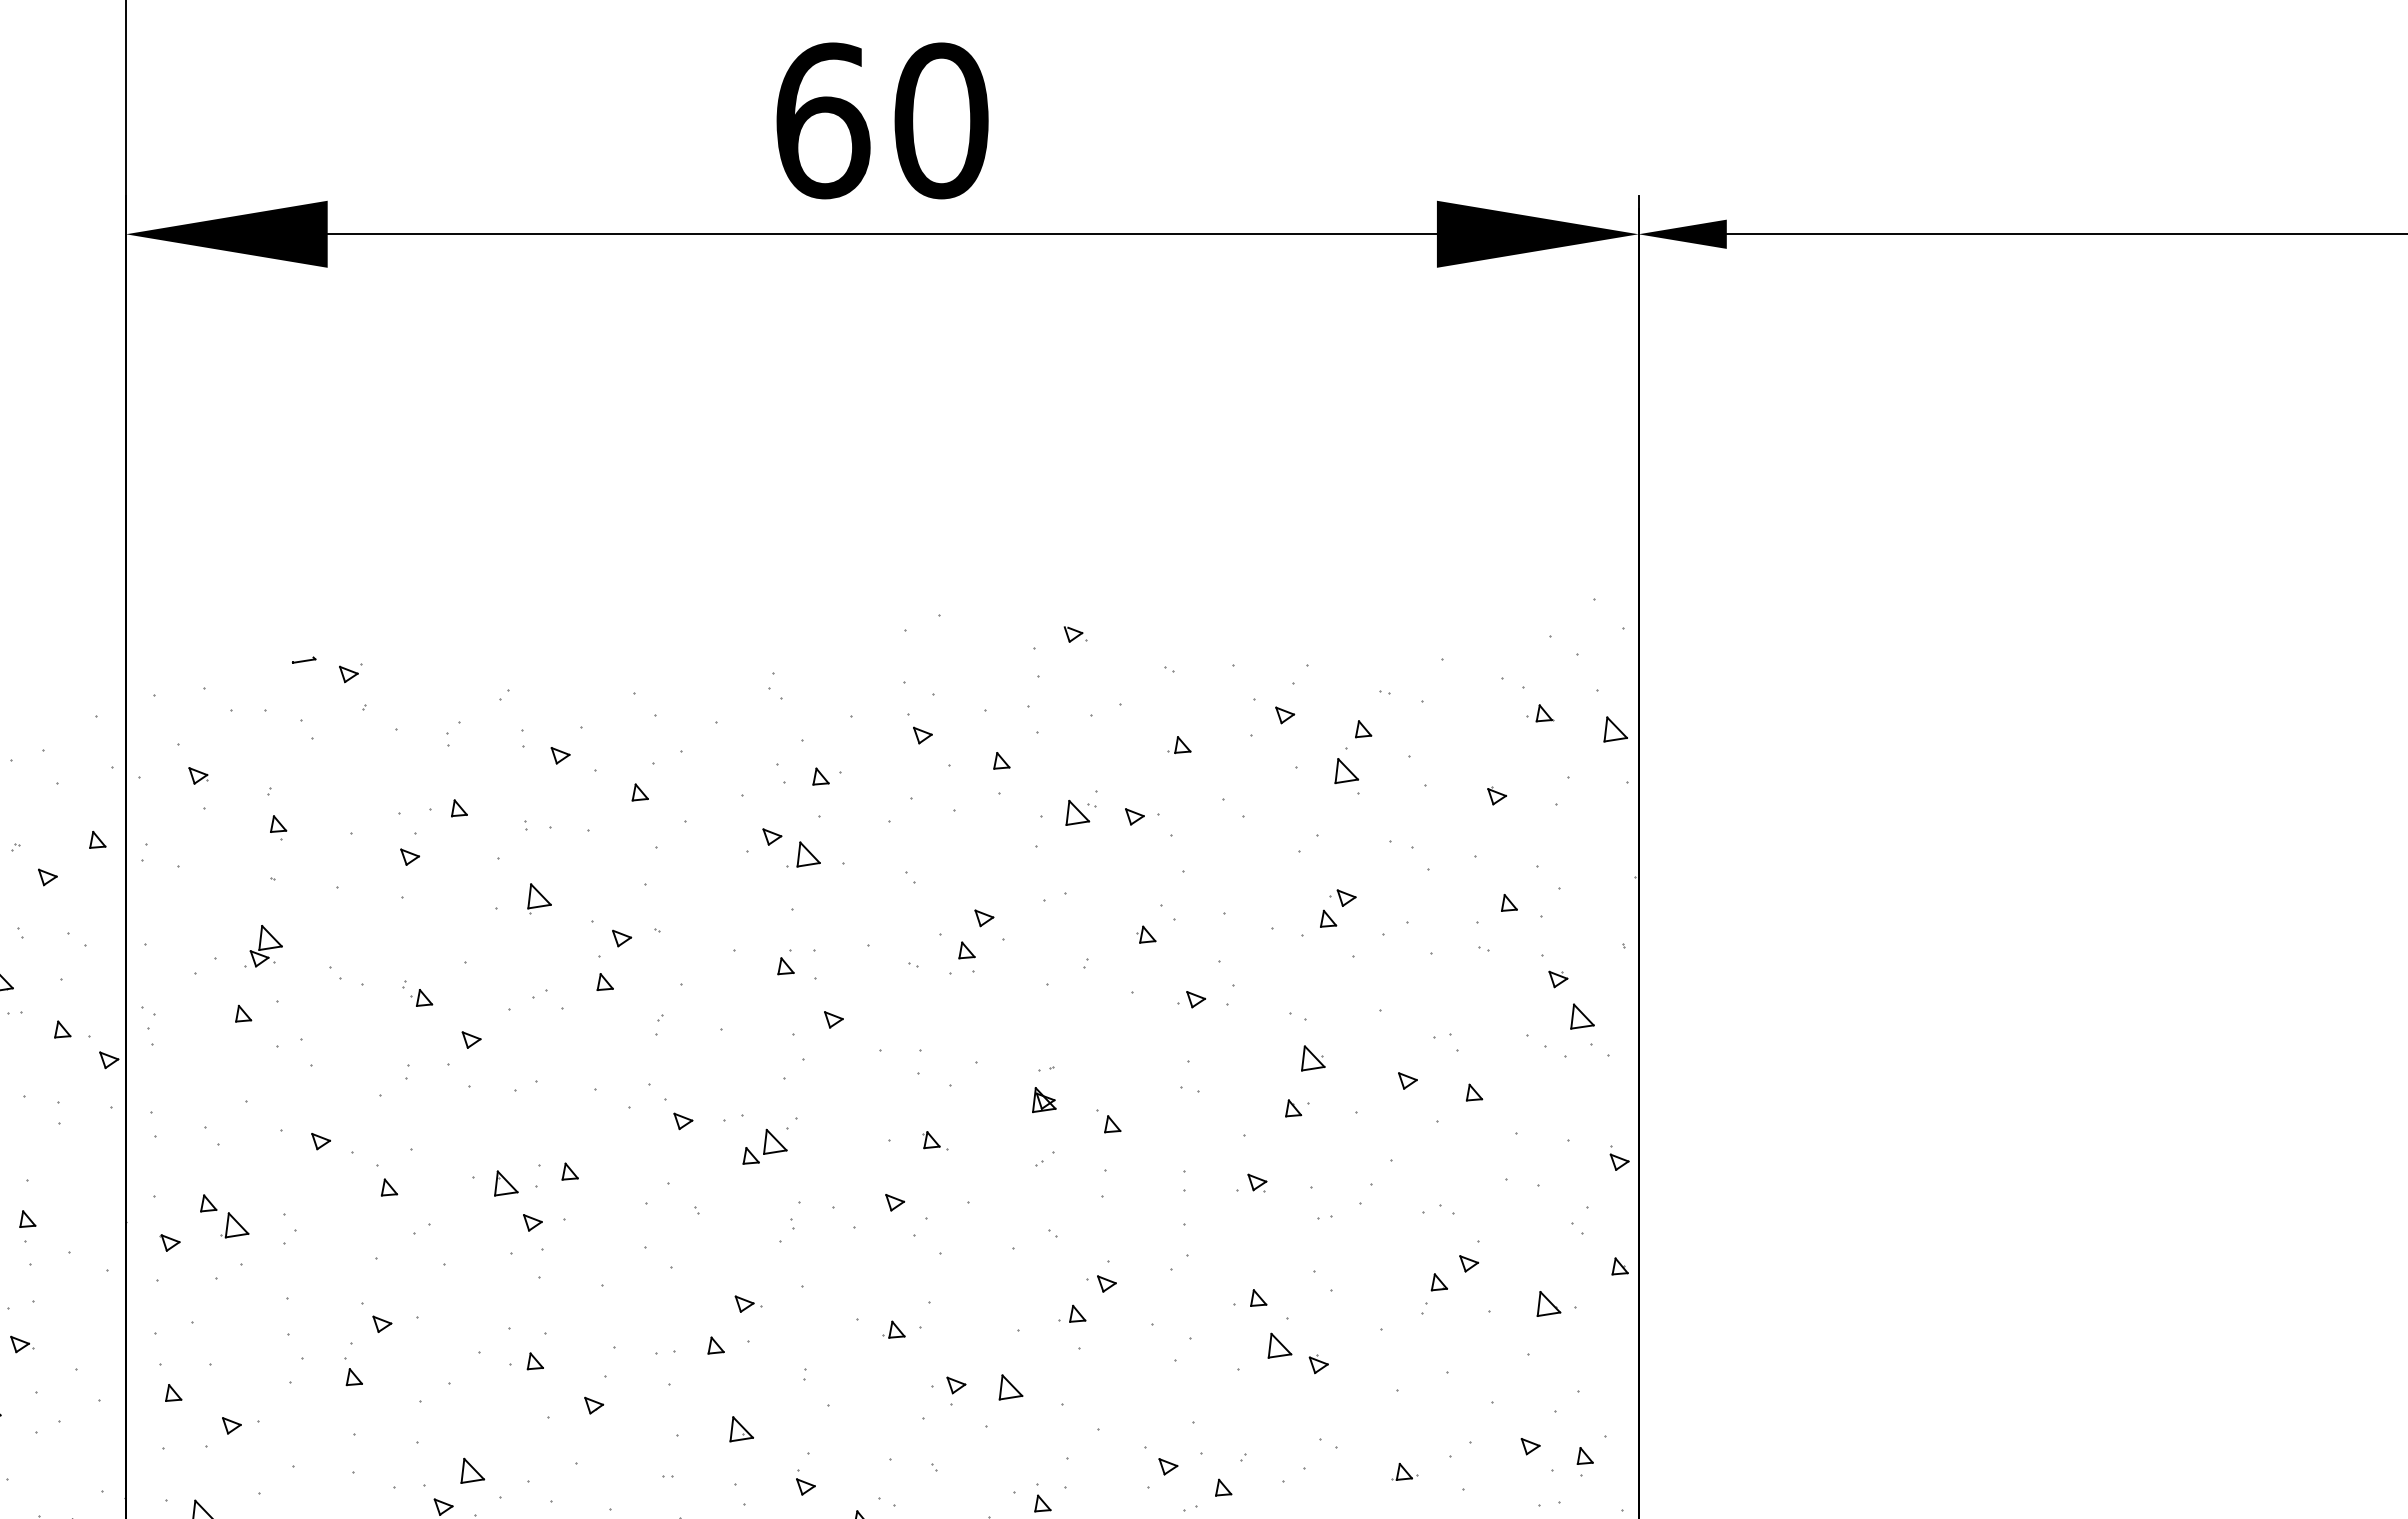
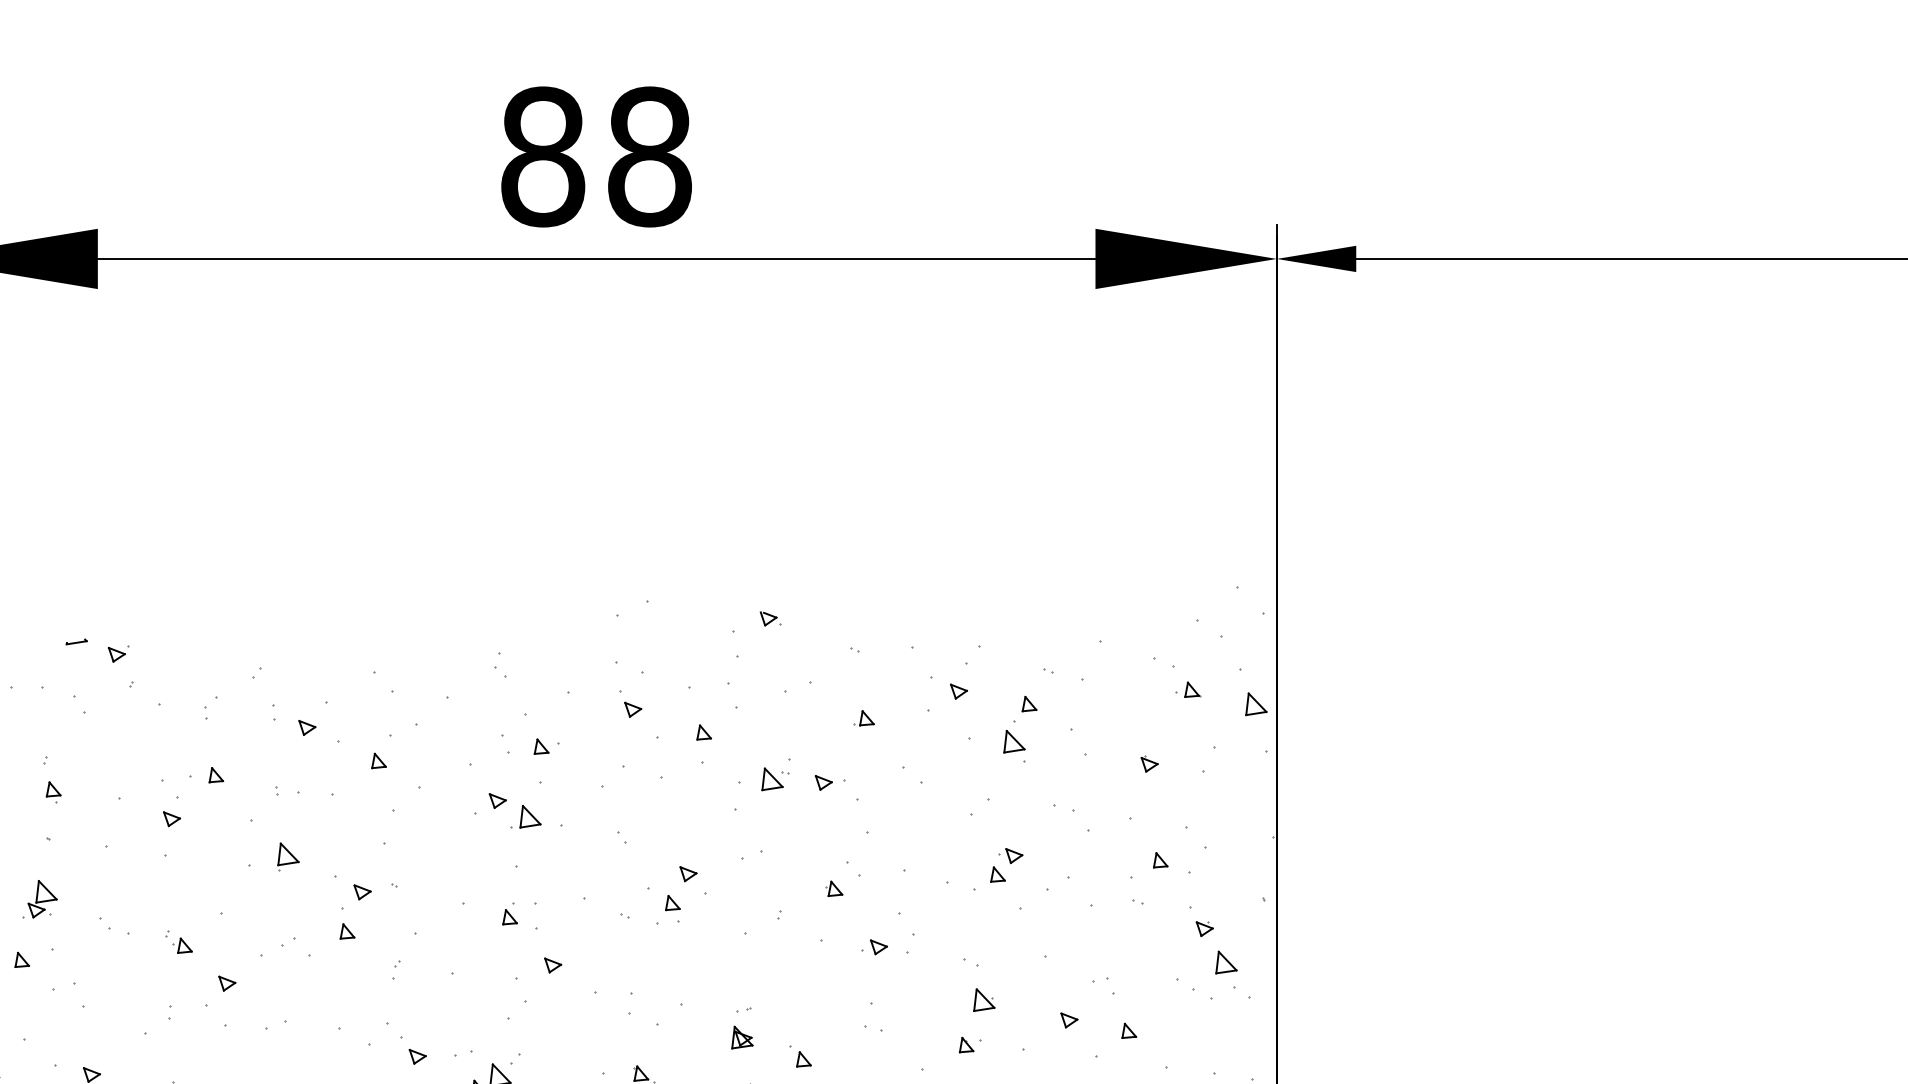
text: (882, 120) -> (596, 156), 60 -> 88

